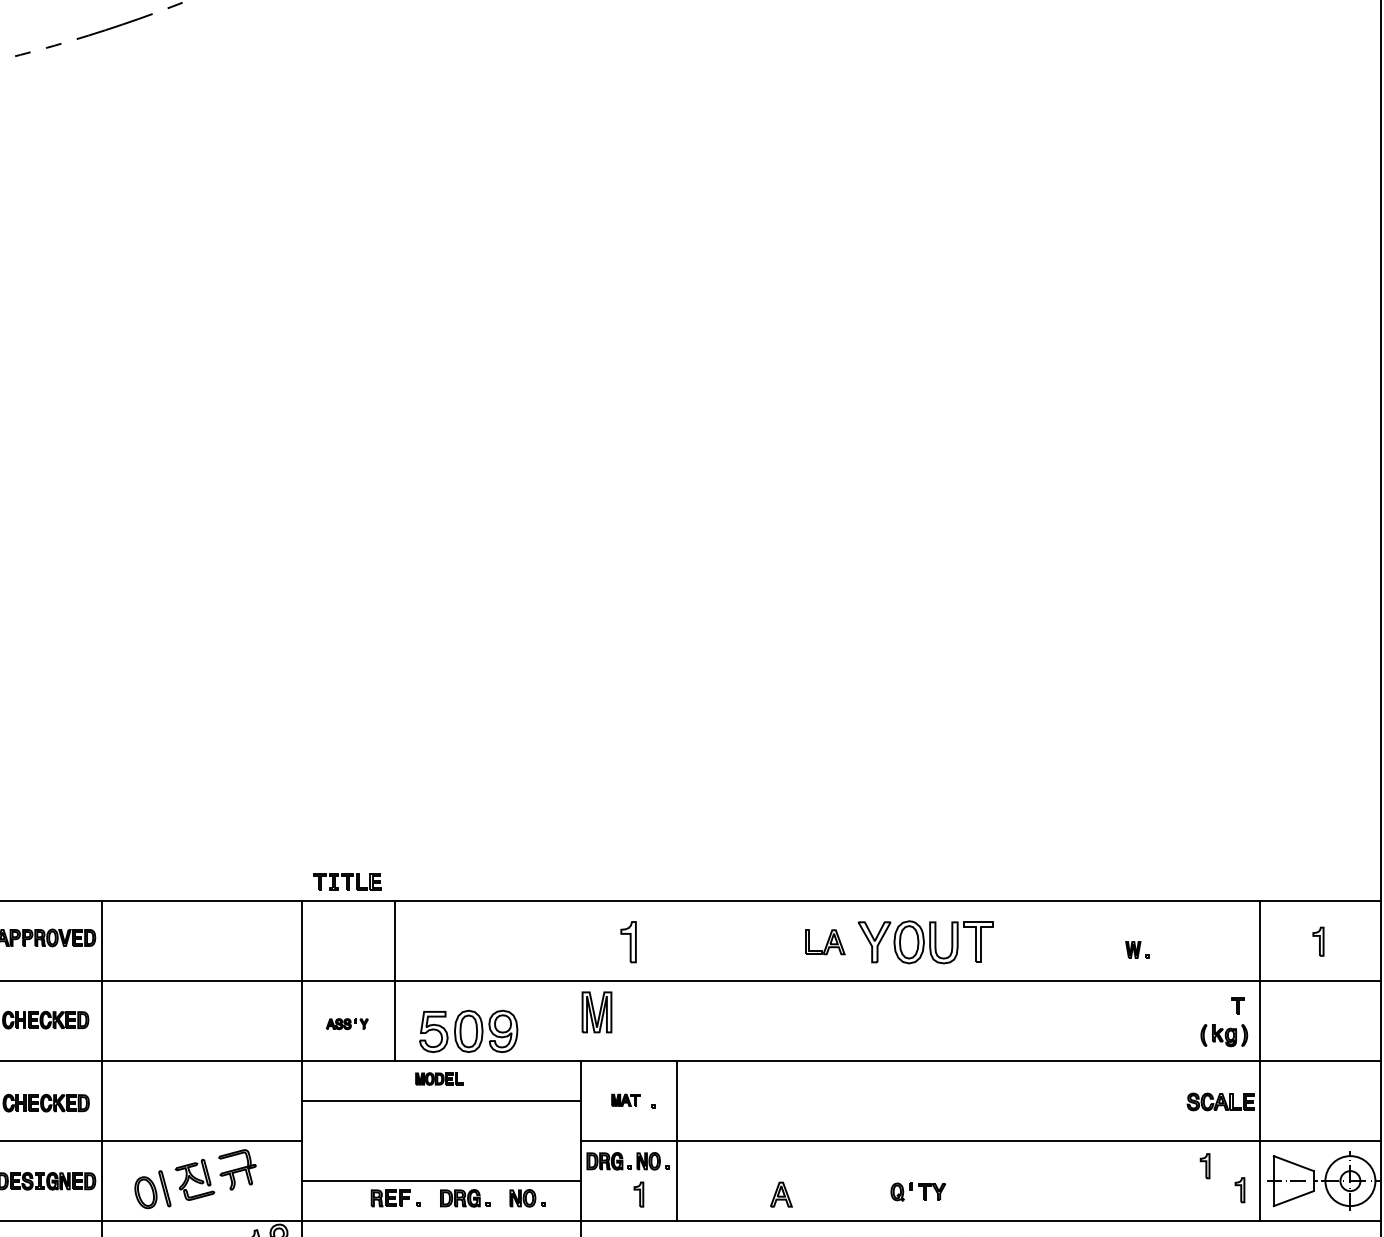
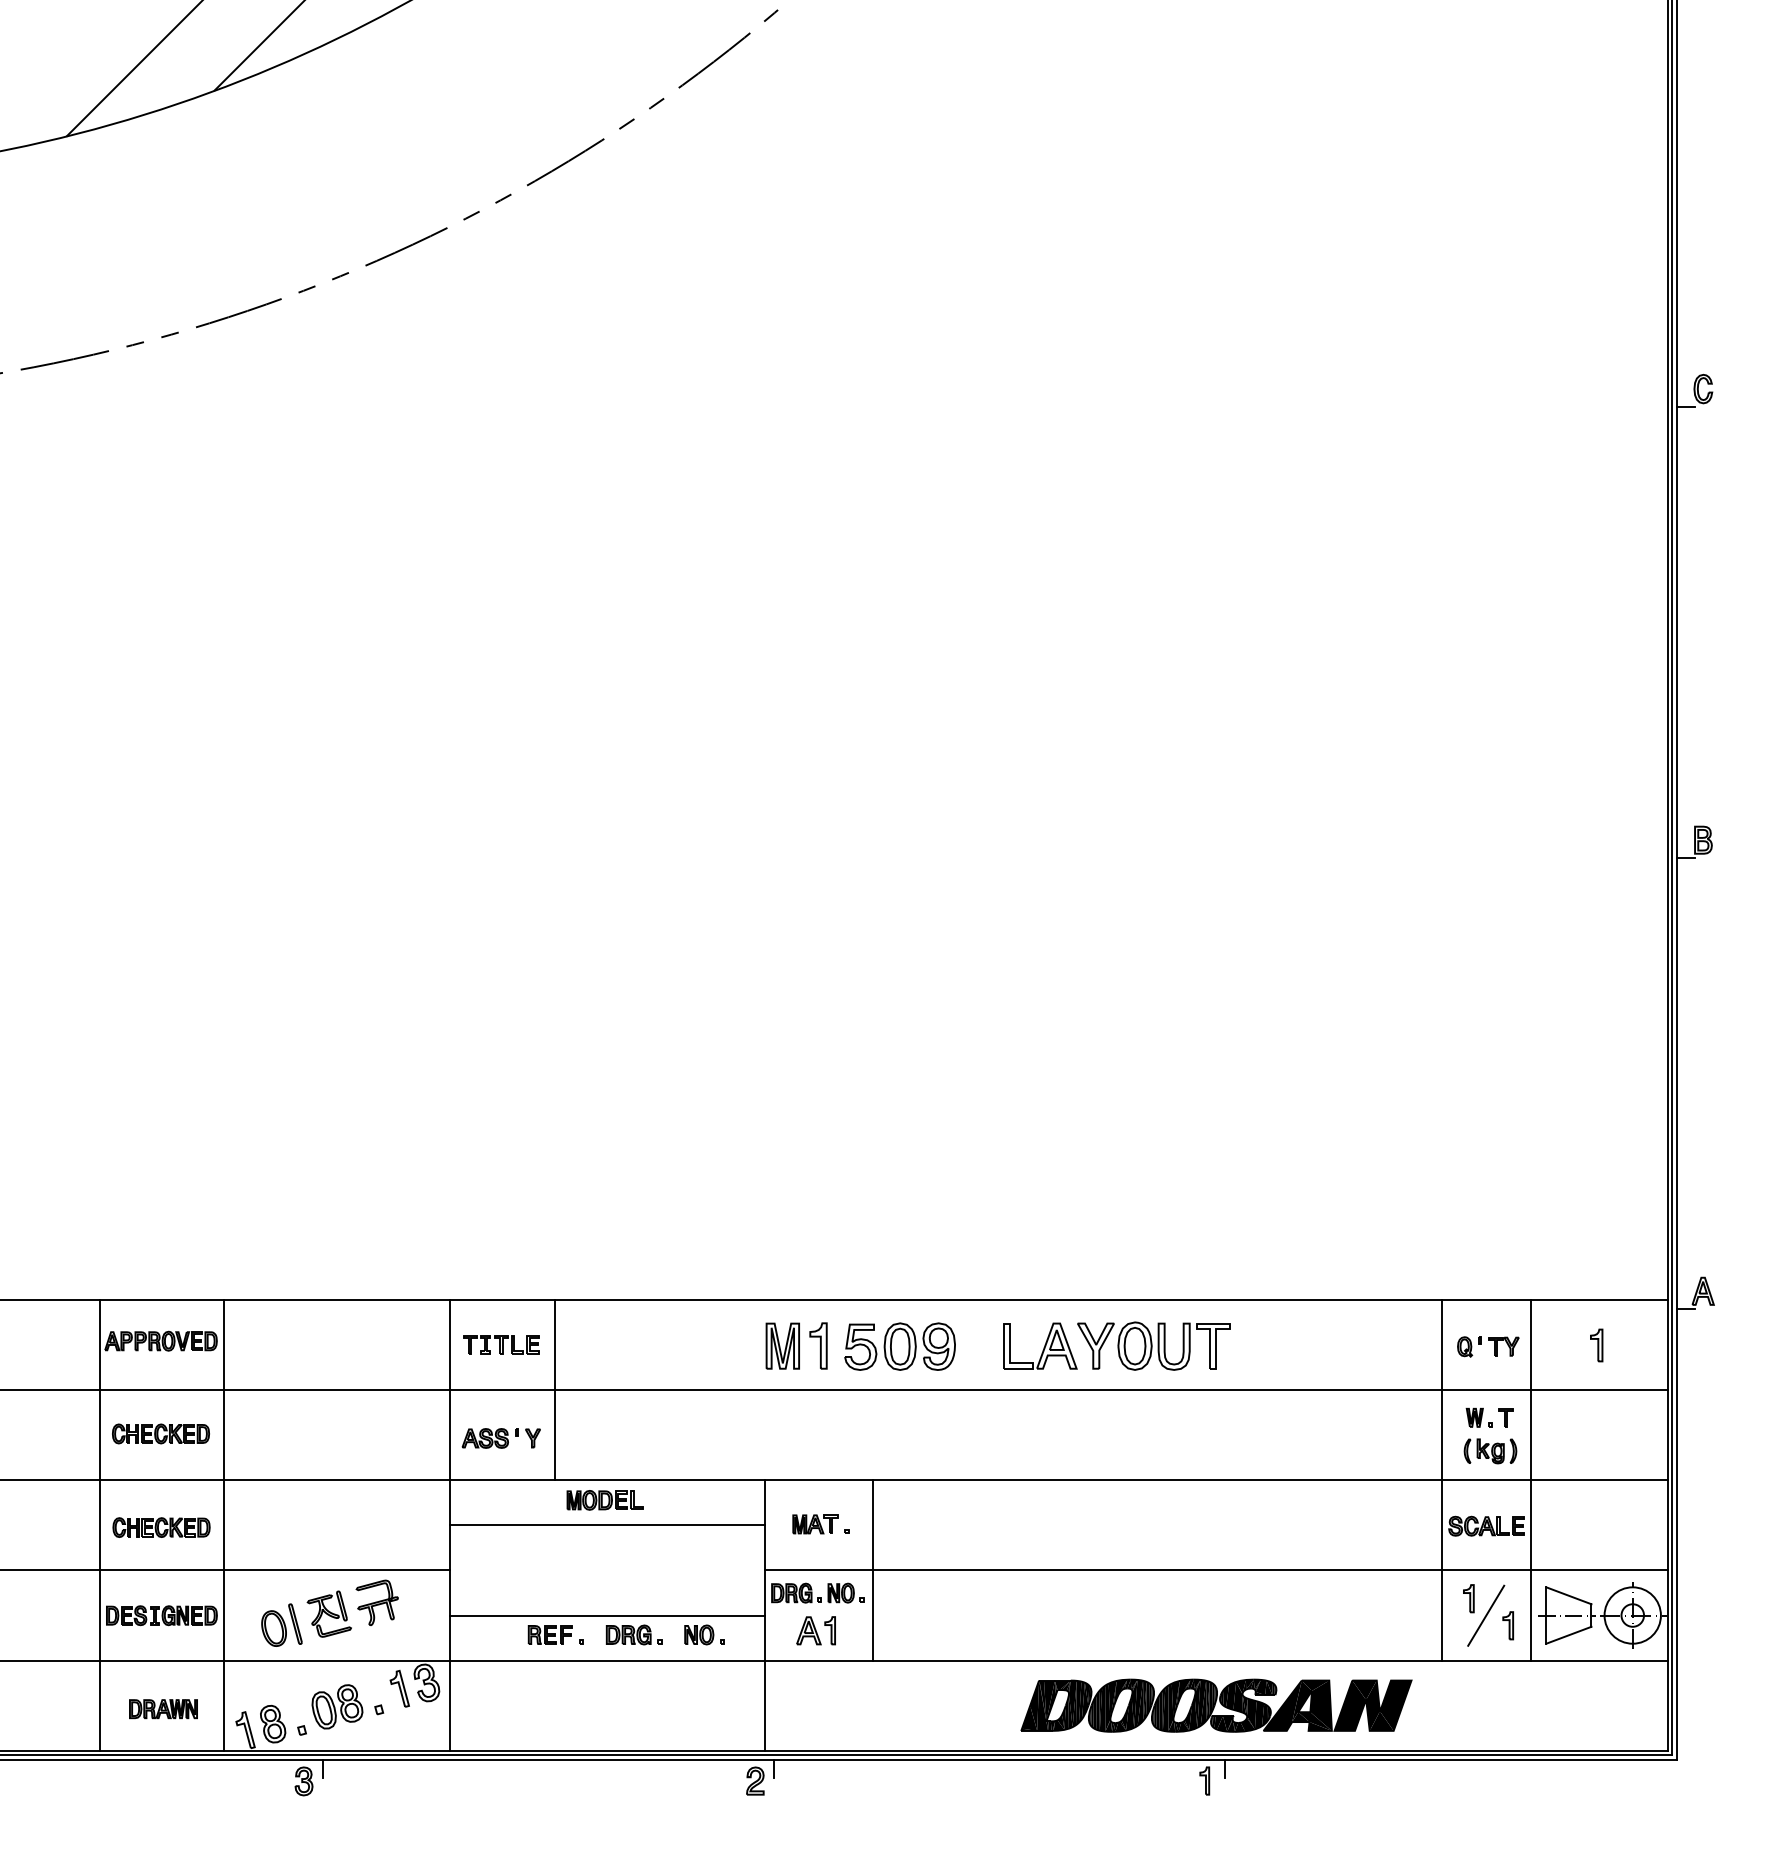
part: (347, 882) -> (501, 1344), moved
part: (825, 941) -> (1040, 1345), size x1.67
part: (1136, 949) -> (1478, 1417), moved
part: (596, 1011) -> (782, 1345), moved
part: (346, 1024) -> (500, 1438), size x1.67
part: (468, 1031) -> (899, 1346), moved
line: (1180, 1060) -> (1441, 1479), added
part: (438, 1079) -> (604, 1500), size x1.43
part: (625, 1100) -> (815, 1524), size x1.43
line: (1220, 1181) -> (1486, 1615), added
part: (918, 1191) -> (1488, 1346), moved
part: (781, 1194) -> (808, 1630), moved

